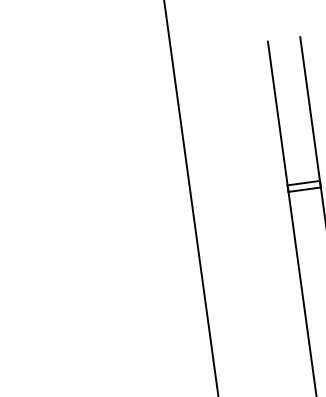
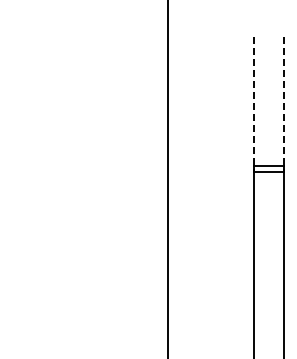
line: (310, 111) -> (283, 104), solid -> dashed
line: (278, 116) -> (254, 104), solid -> dashed

